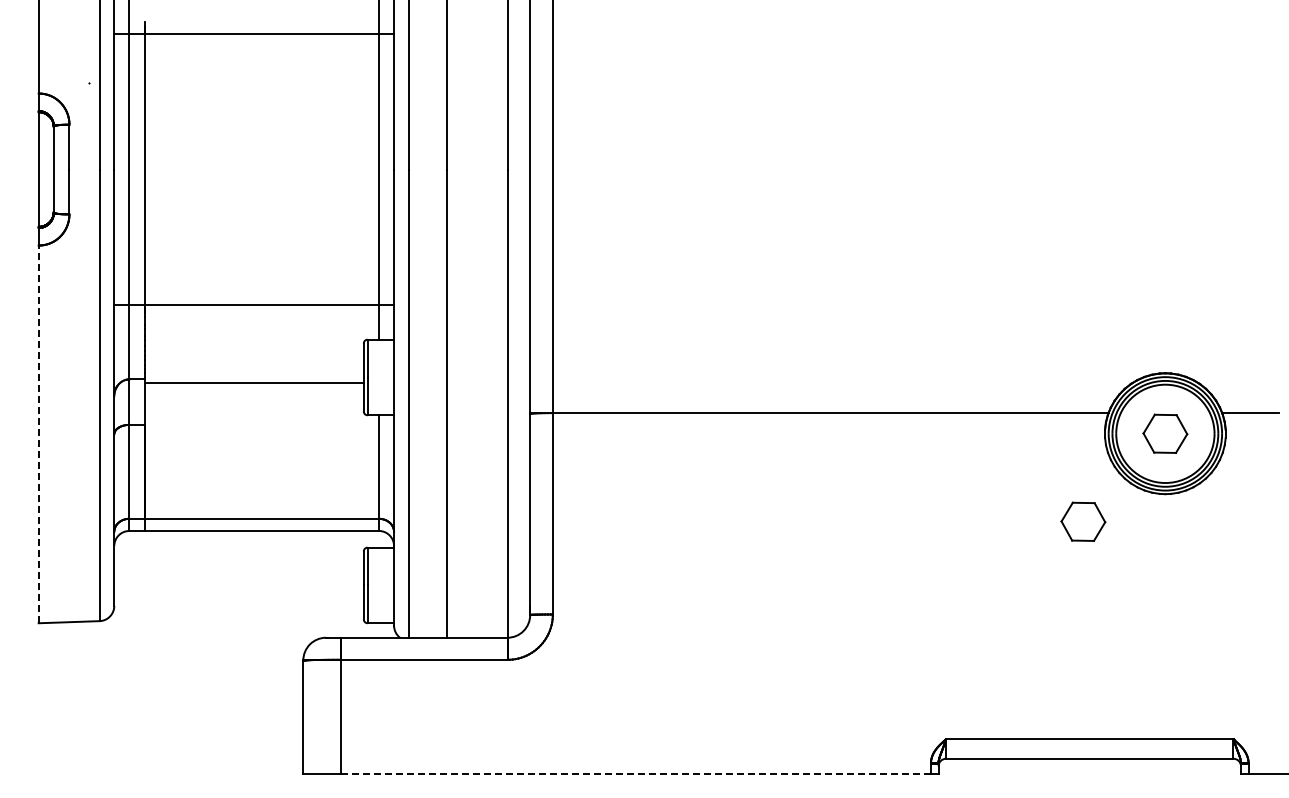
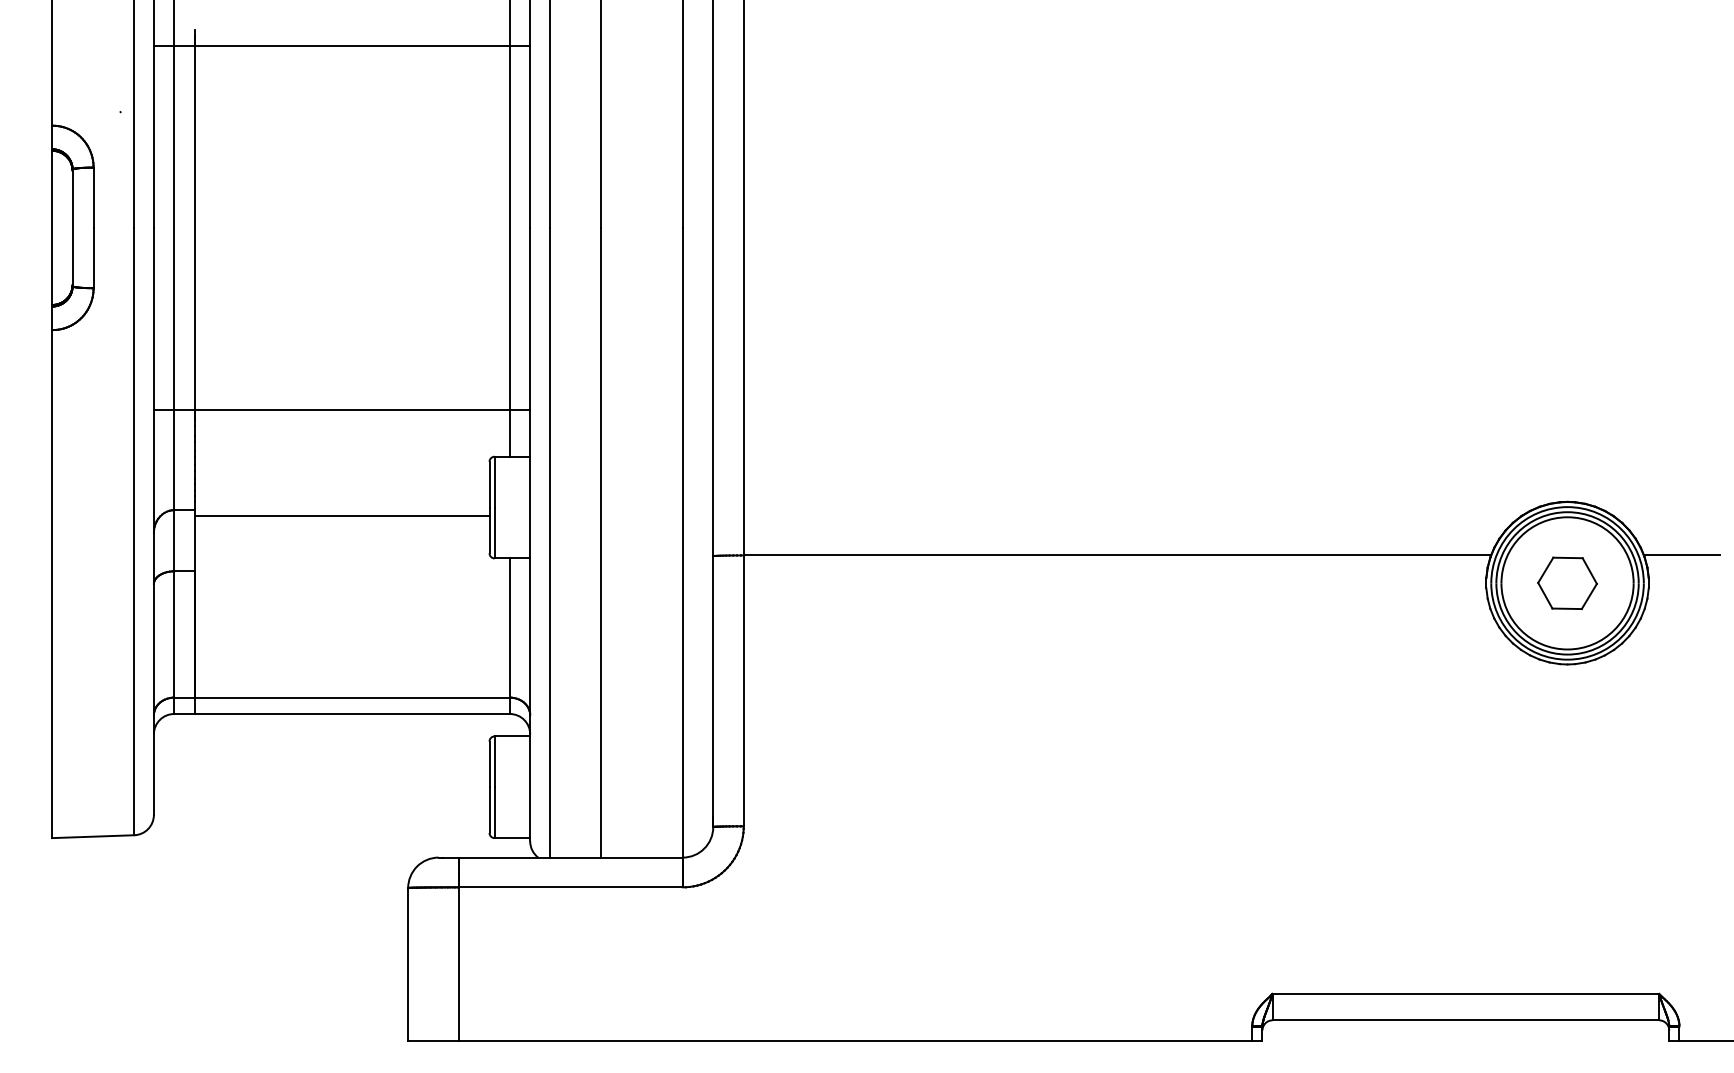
line: (38, 434) -> (51, 584), dashed -> solid
part: (1083, 521) -> (1457, 701), removed
line: (636, 773) -> (856, 1040), dashed -> solid

